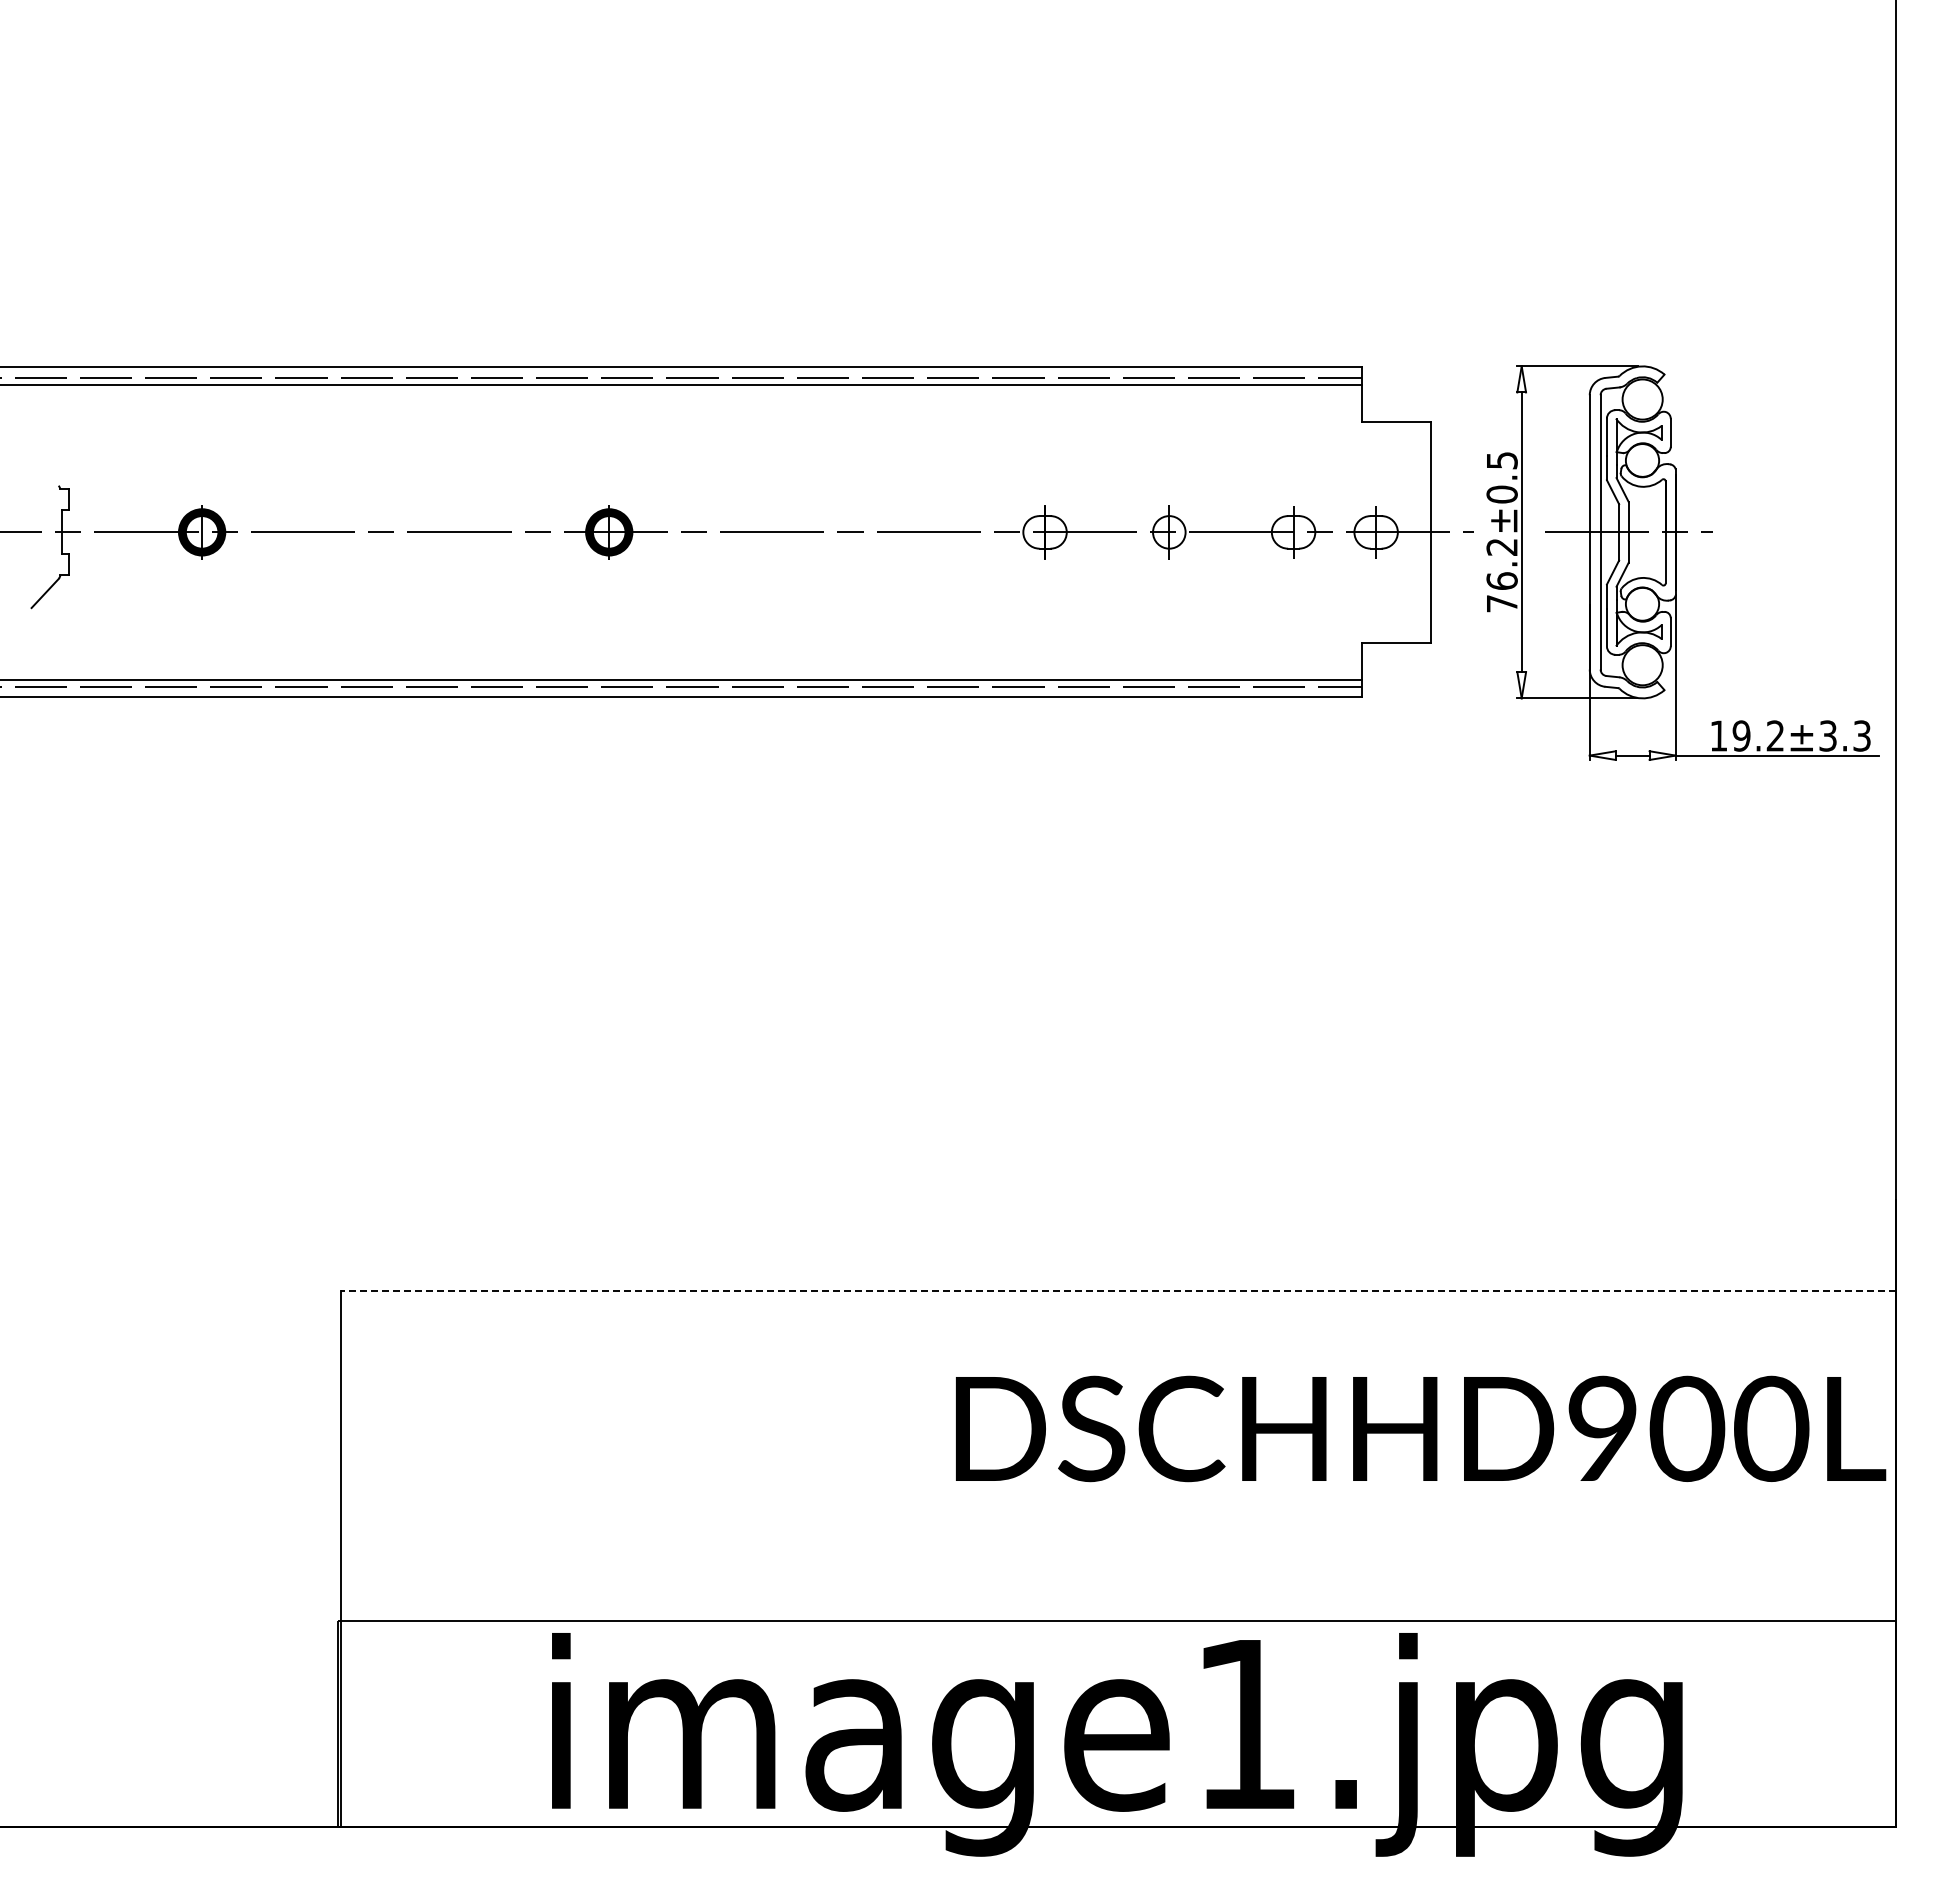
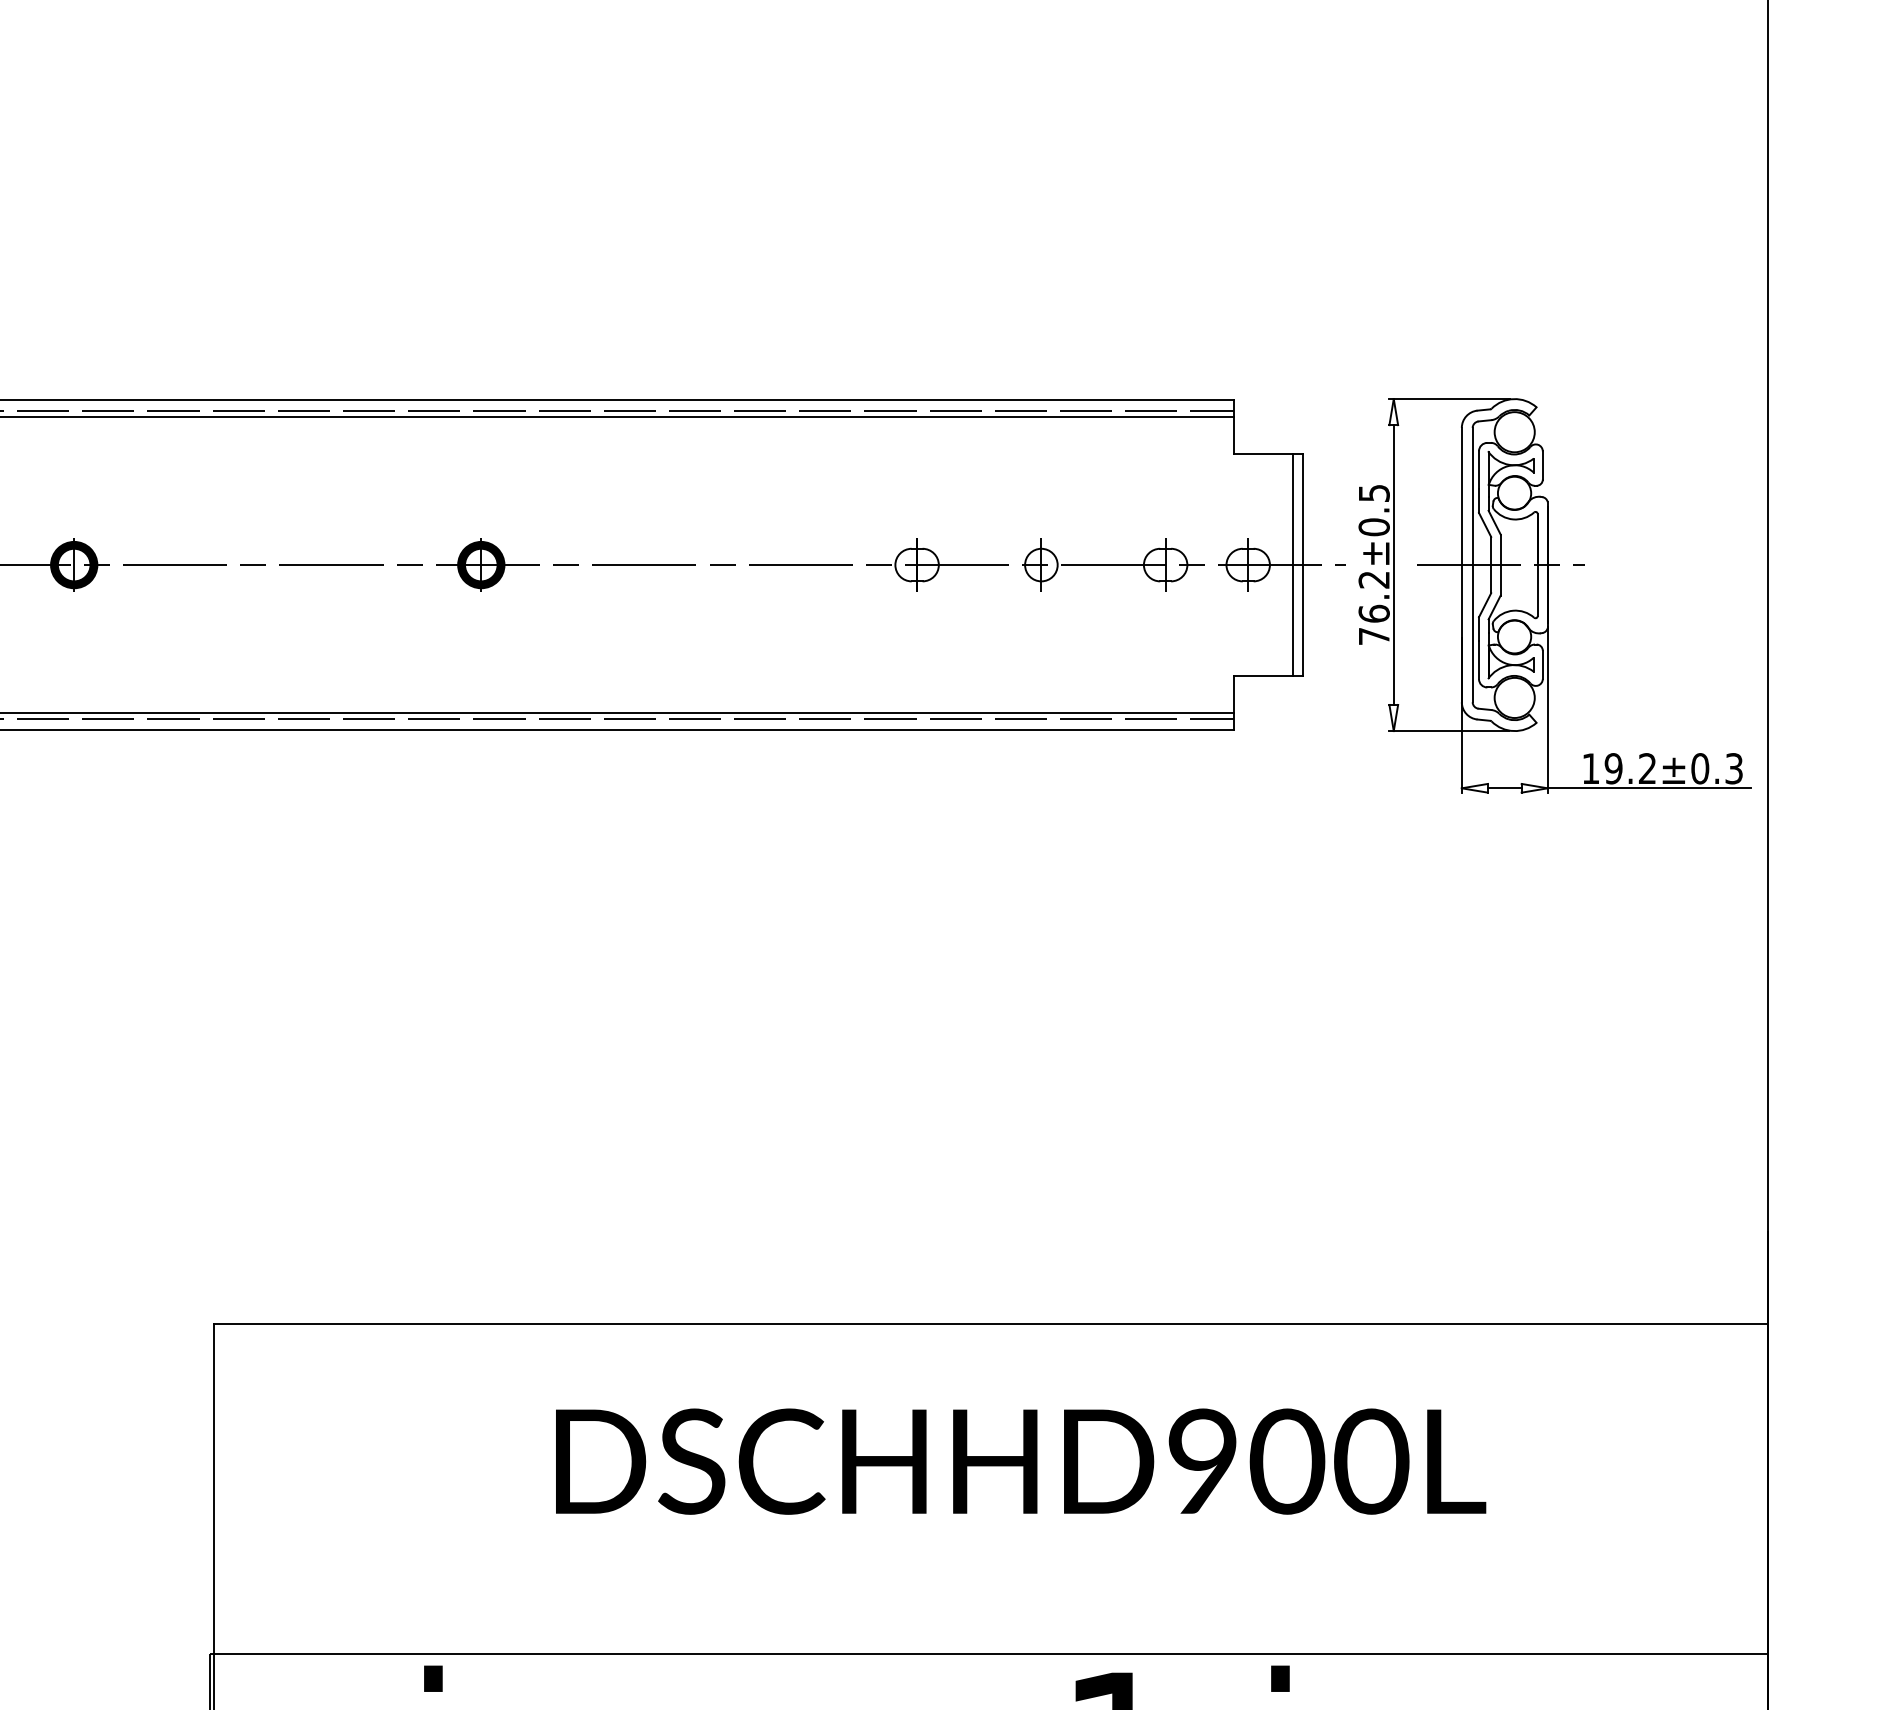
line: (1420, 532) -> (1292, 565), added
text: (1828, 735) -> (1700, 768), 19.2±3.3 -> 19.2±0.3
line: (1118, 1290) -> (990, 1323), dashed -> solid
text: (1421, 1428) -> (1021, 1461), moved

